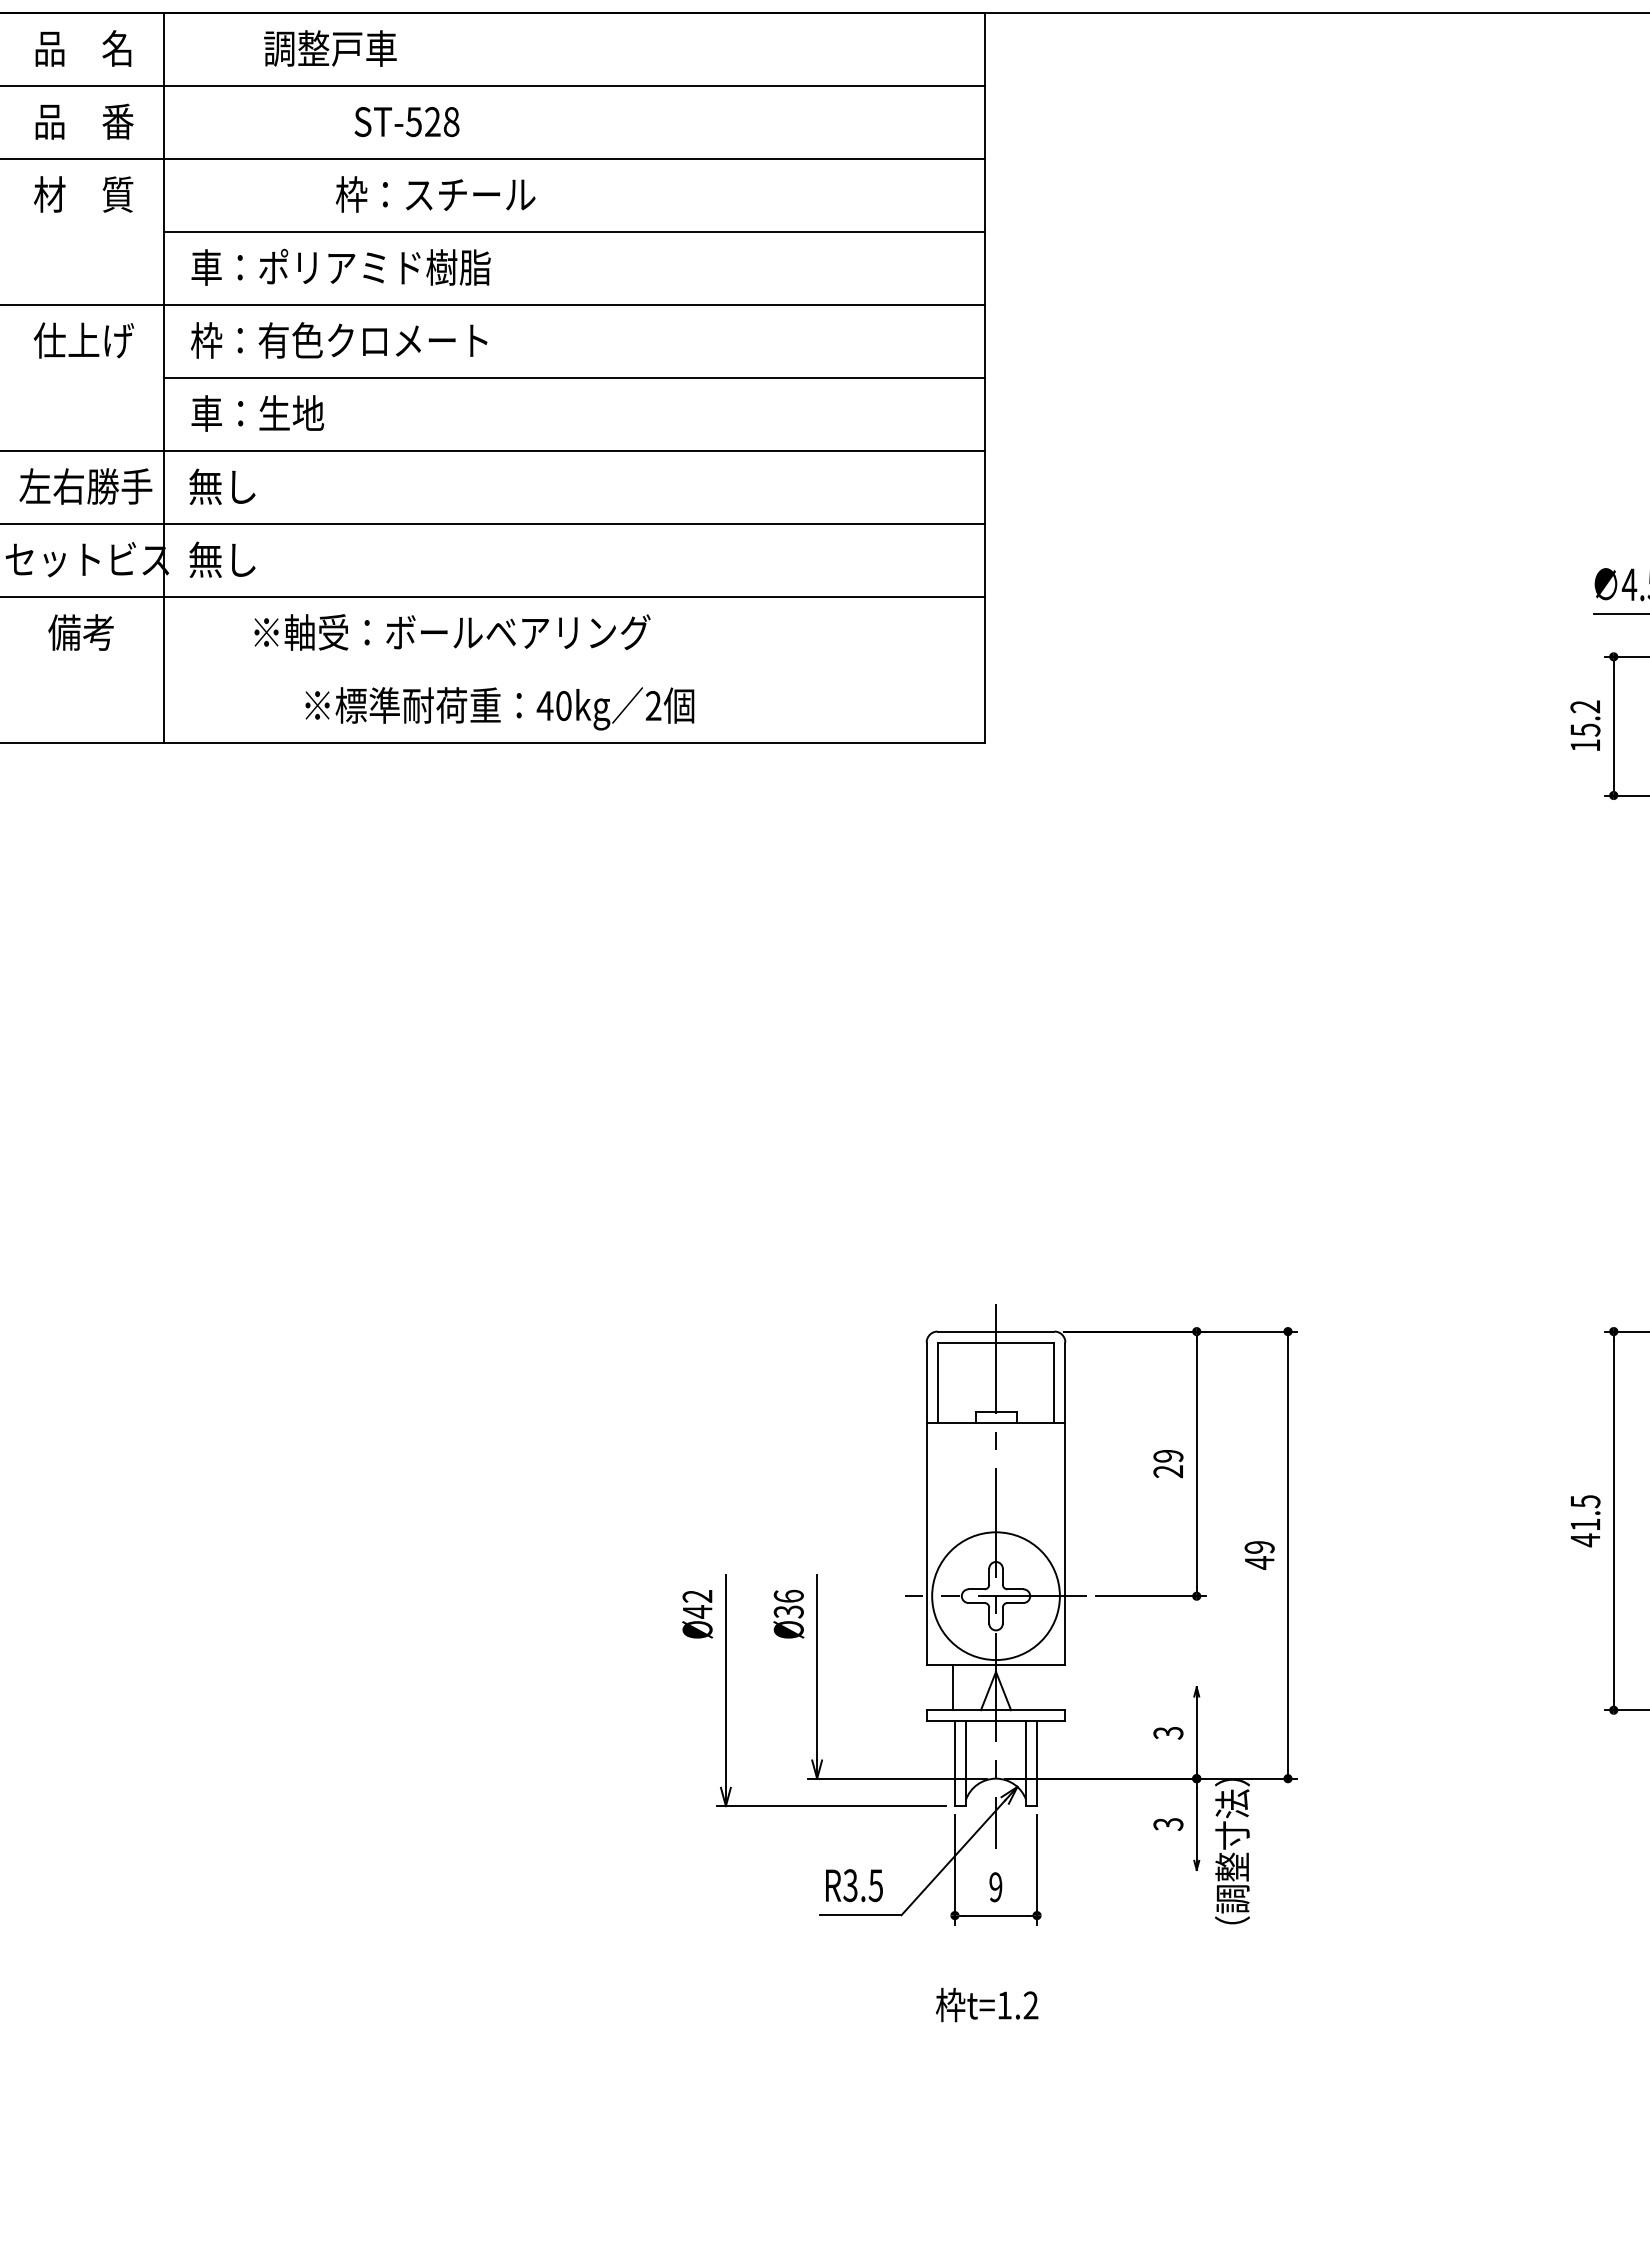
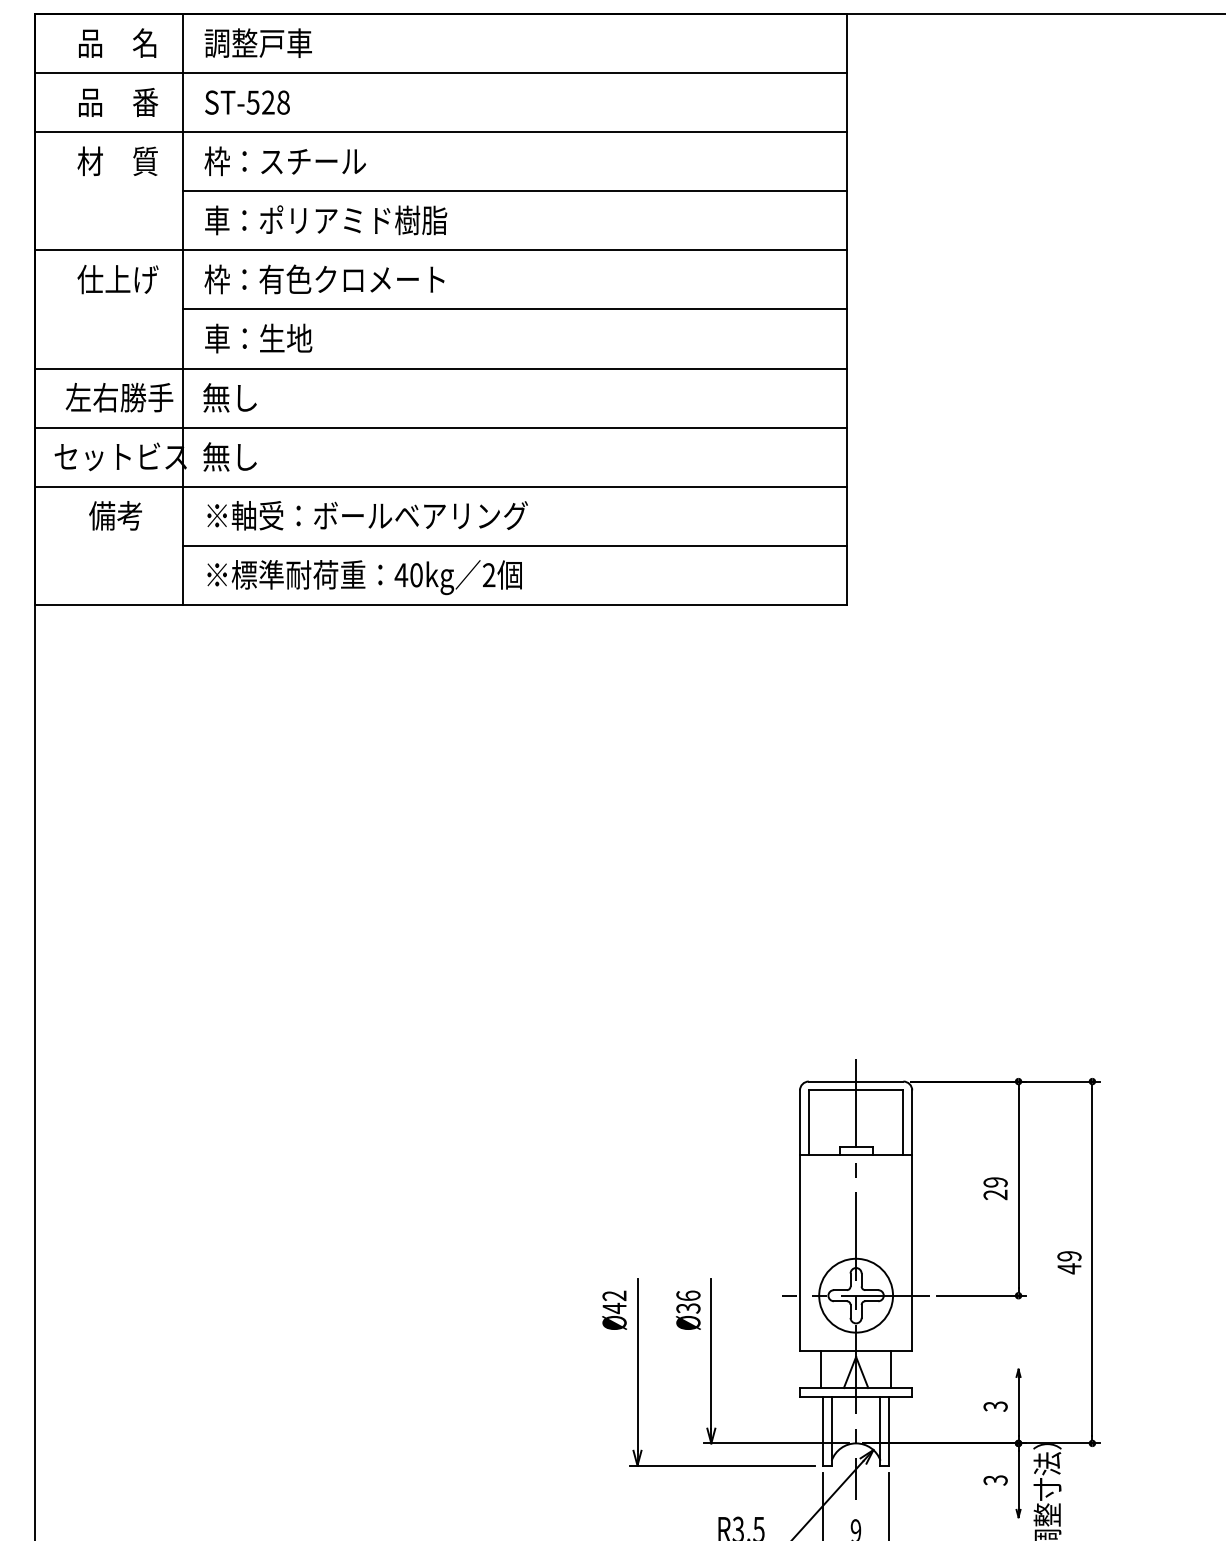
text: (330, 48) -> (258, 43), moved
text: (406, 122) -> (247, 103), moved
text: (435, 194) -> (285, 161), moved
text: (452, 632) -> (367, 515), moved
line: (573, 669) -> (514, 545), added
text: (499, 708) -> (364, 577), moved
circle: (995, 1595) -> (855, 1295), size x0.71
line: (1039, 1687) -> (891, 1369), added

